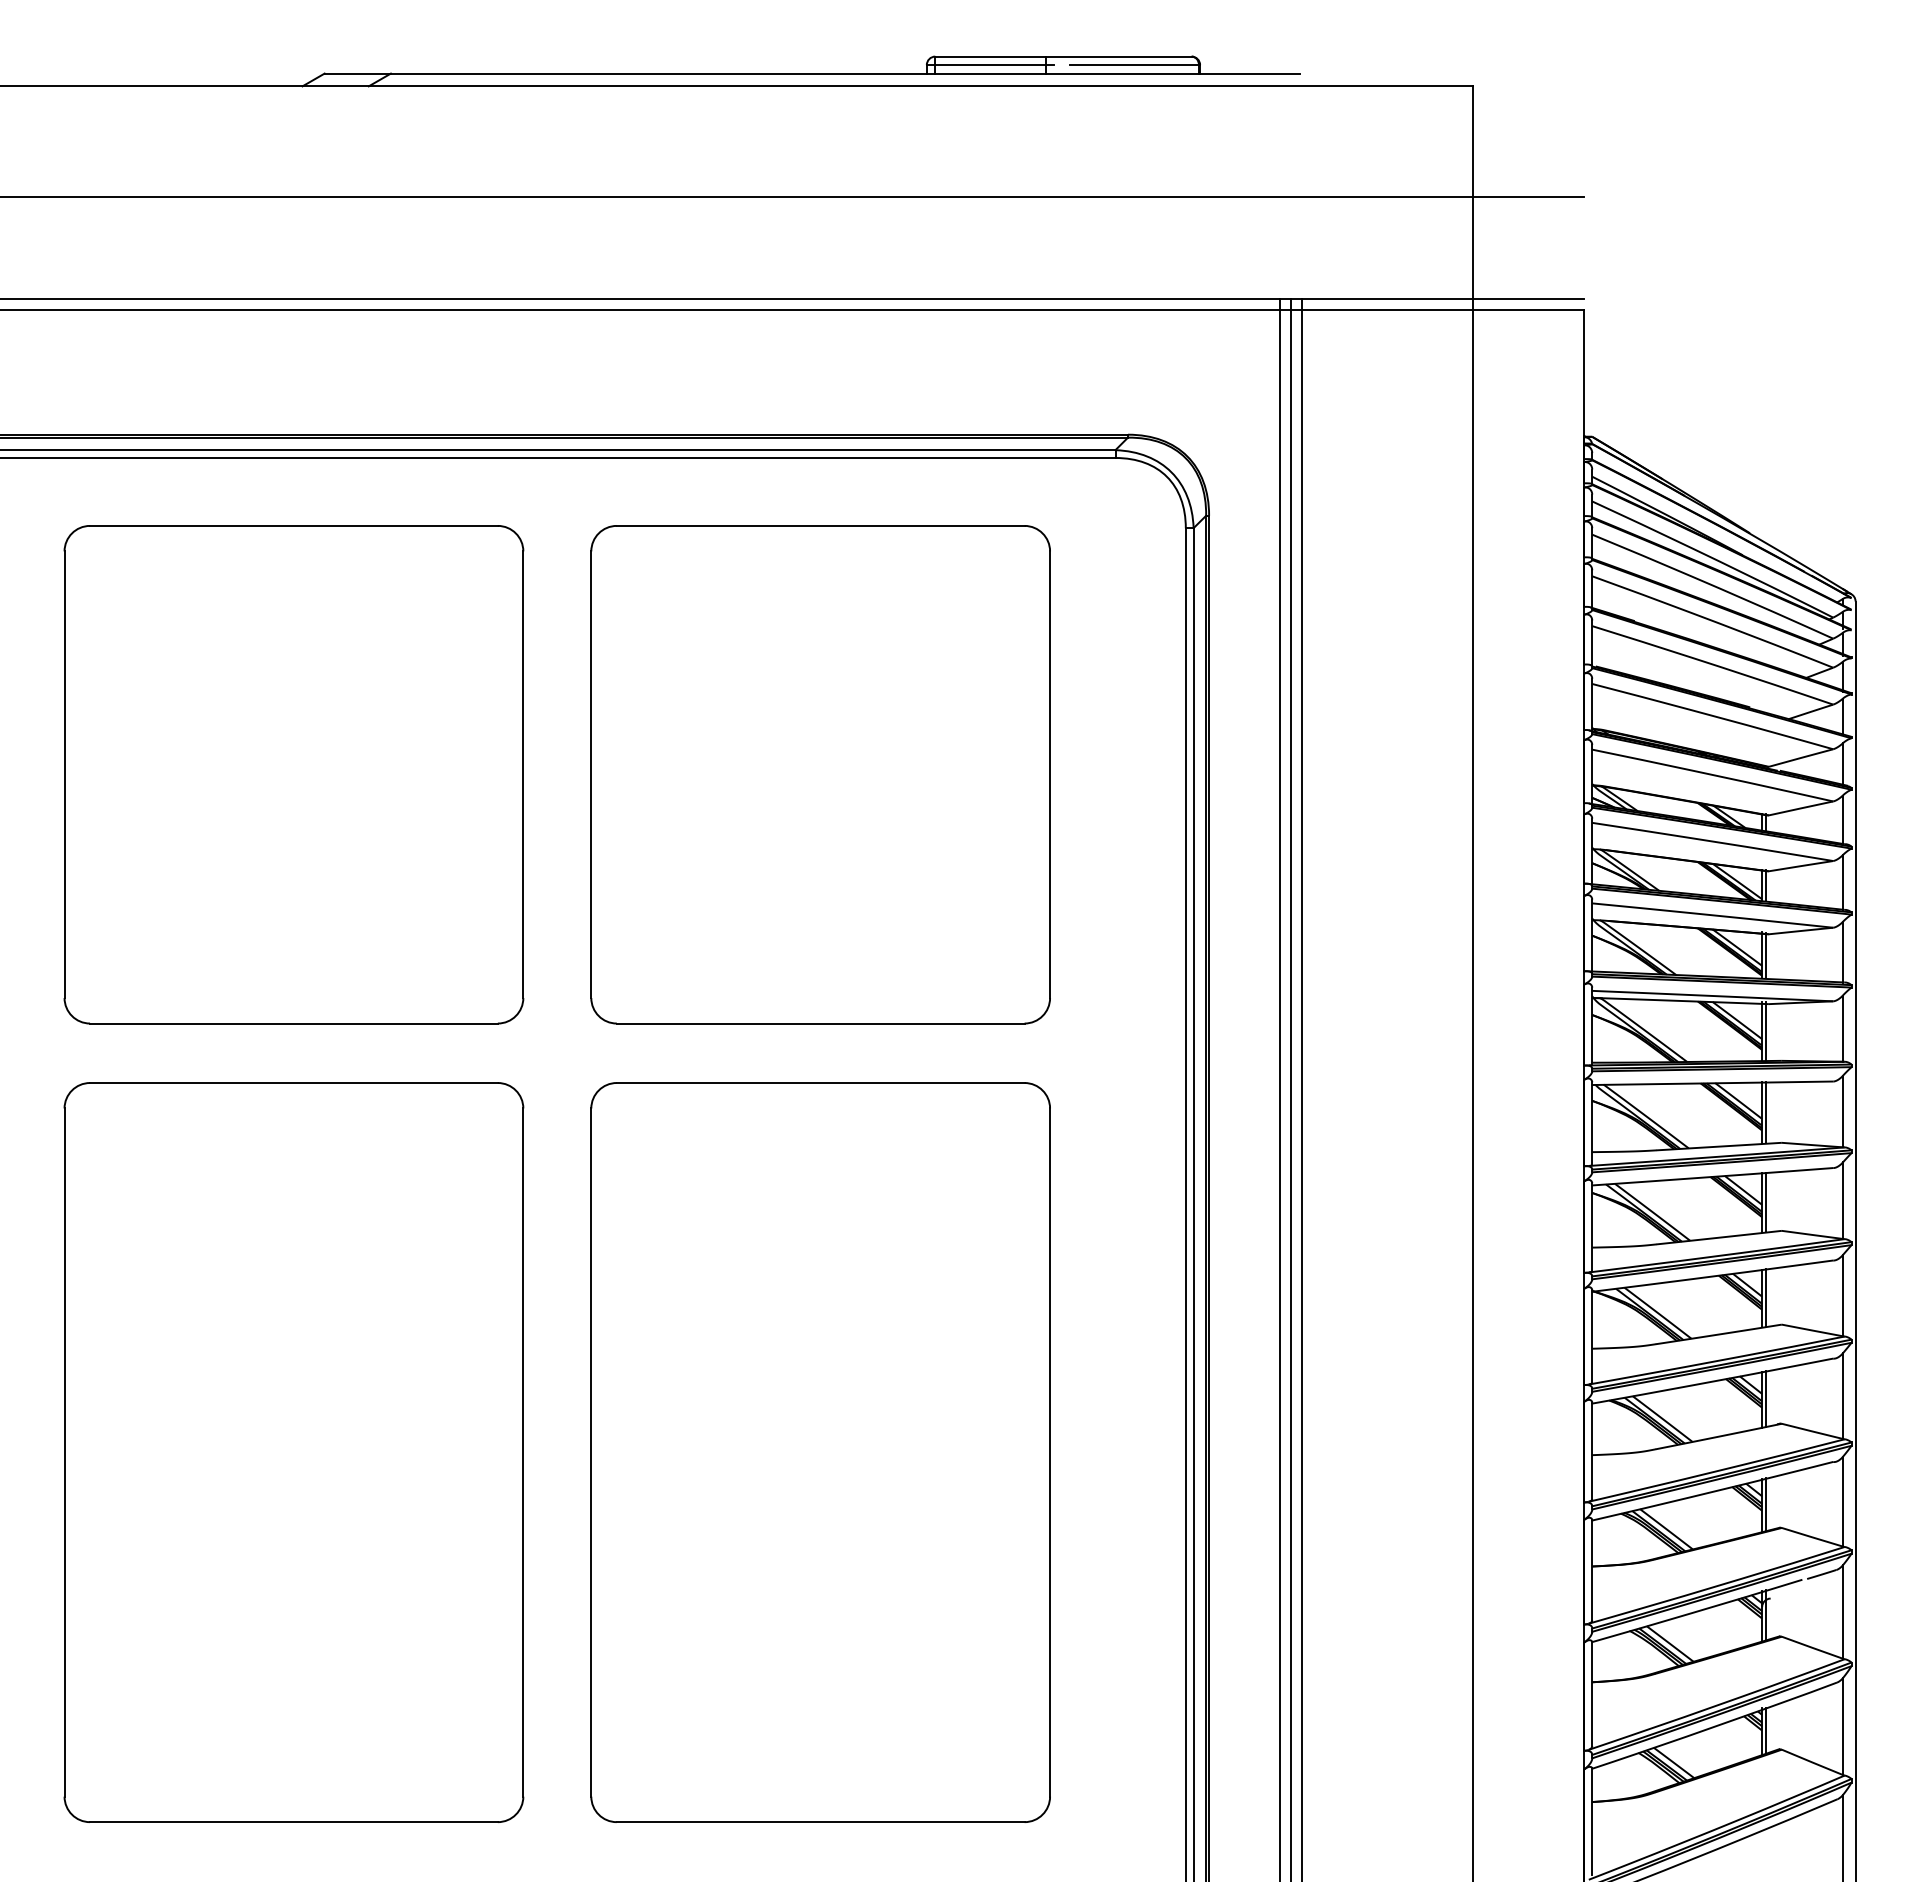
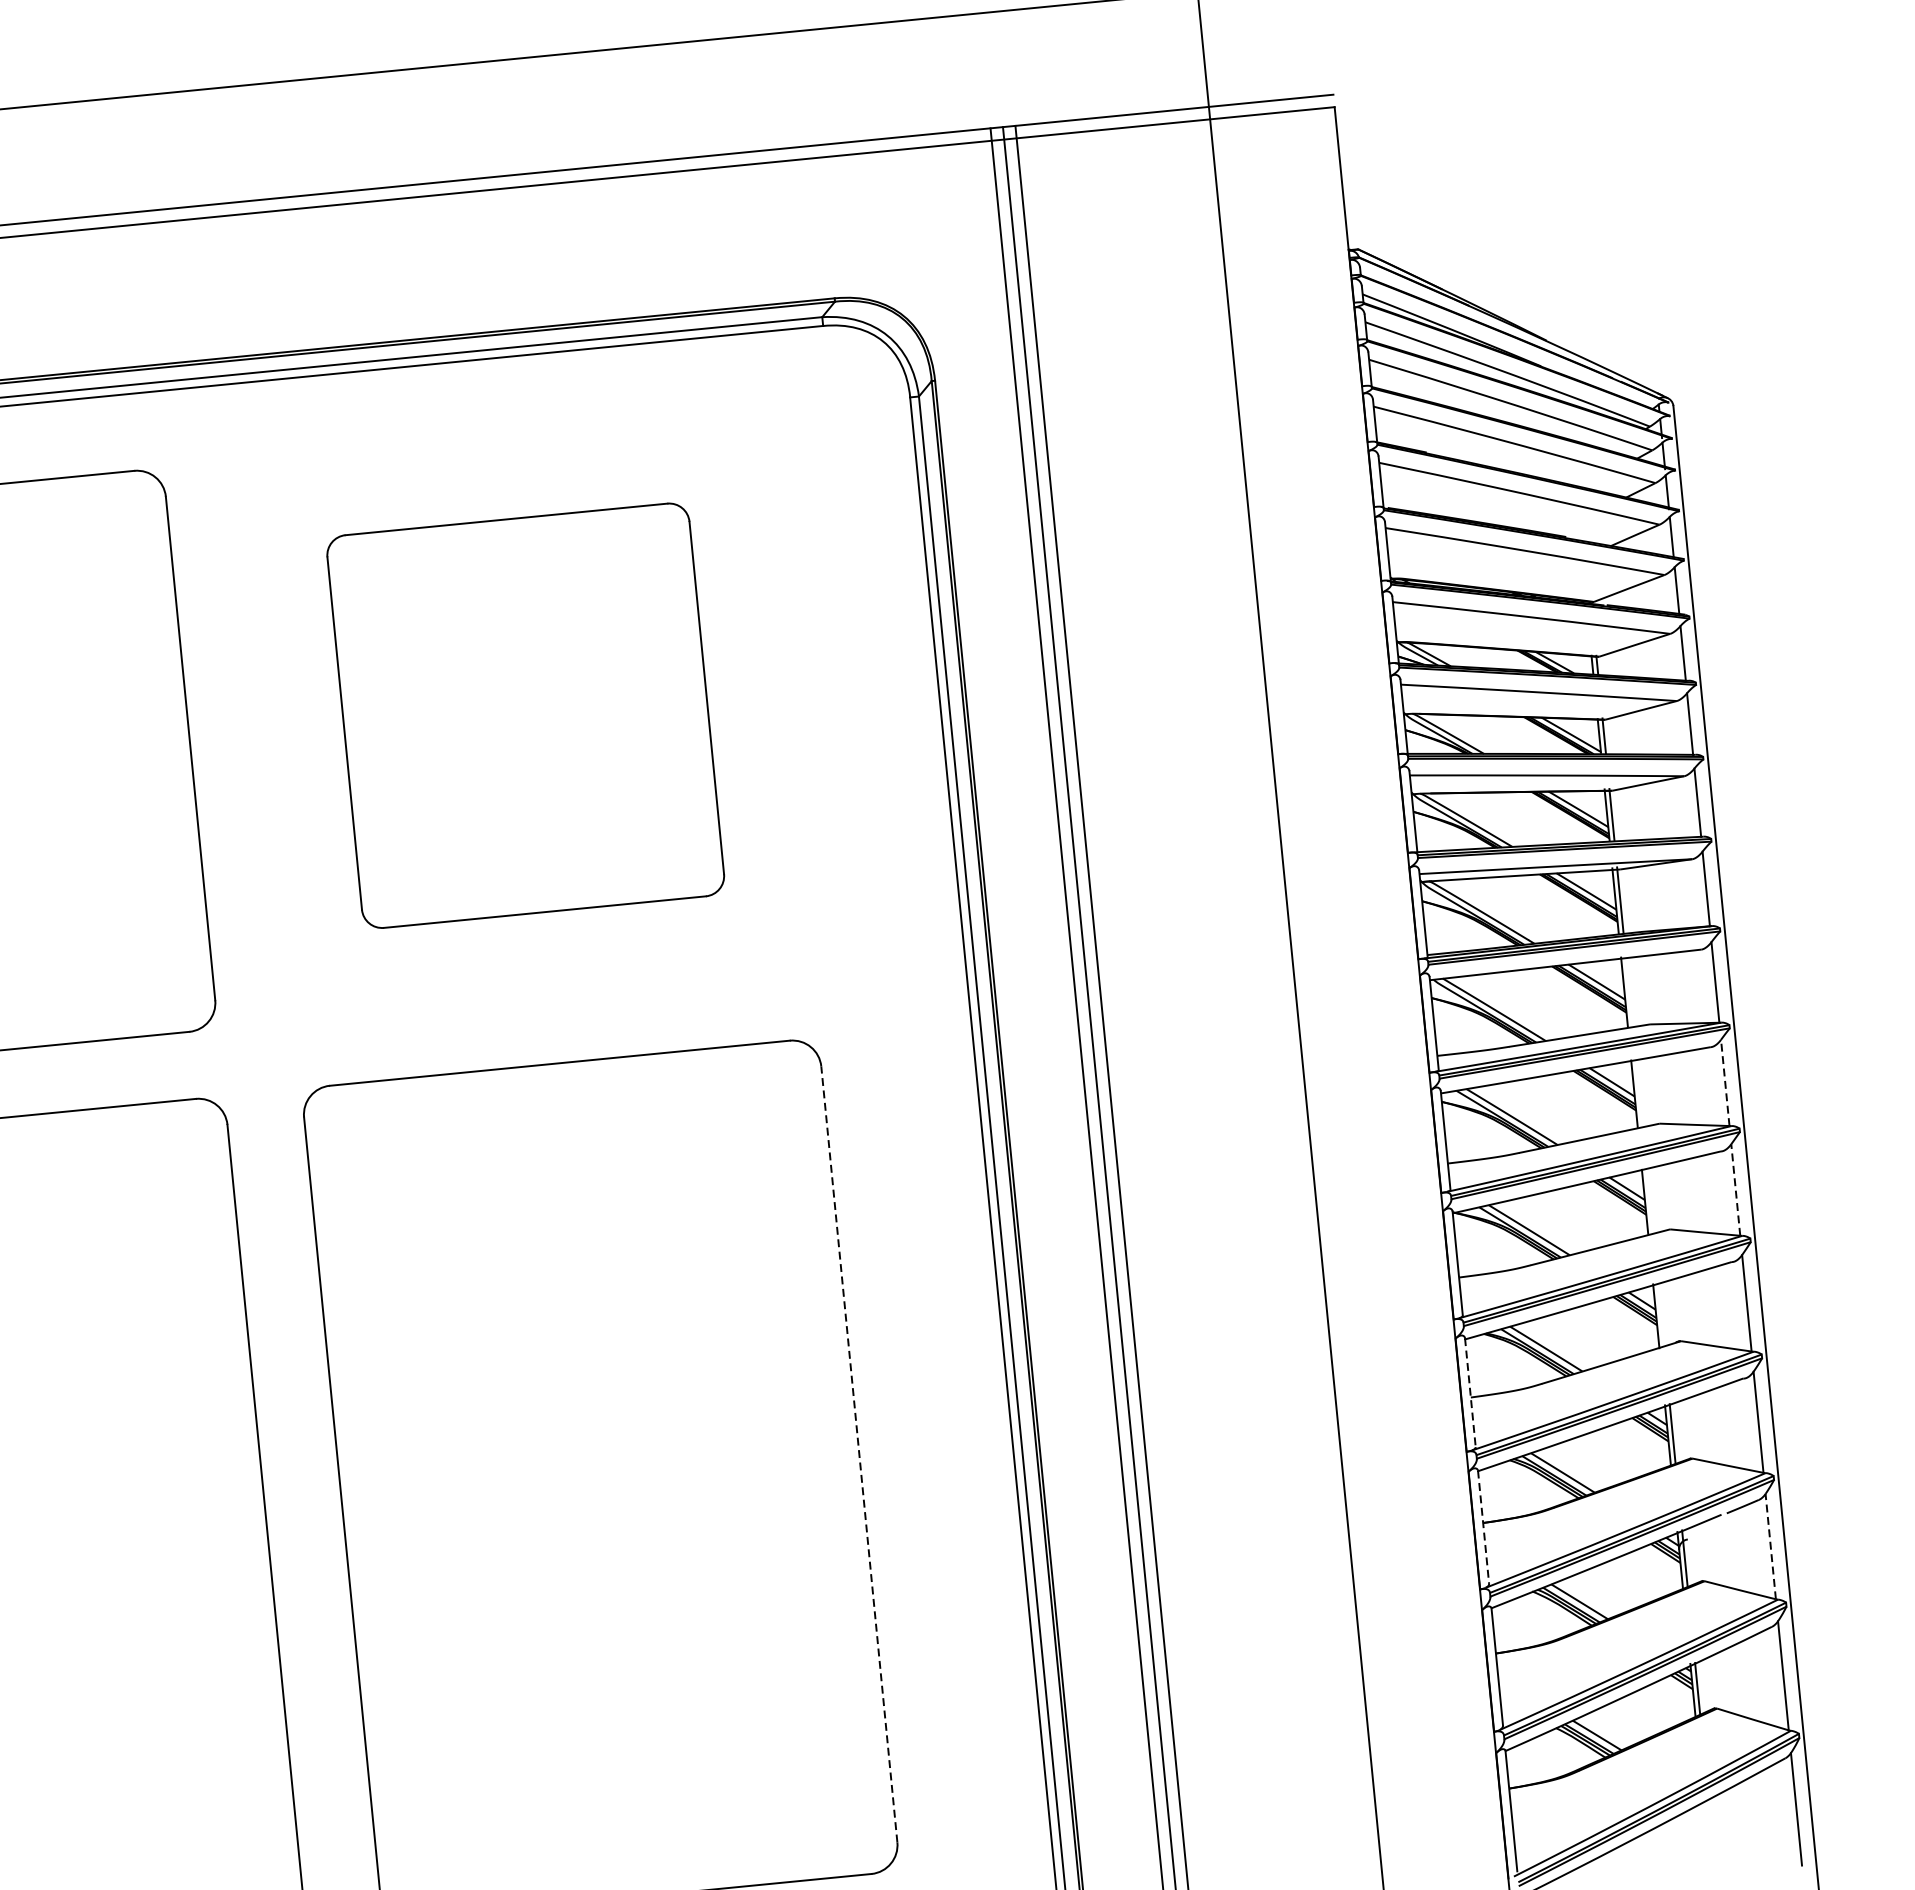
part: (820, 774) -> (525, 715), size x0.7
line: (1766, 1112) -> (1629, 991), removed
line: (1842, 1200) -> (1724, 1082), solid -> dashed
line: (1766, 1202) -> (1639, 1093), removed
line: (1842, 1295) -> (1735, 1189), solid -> dashed
line: (1766, 1297) -> (1649, 1200), removed
line: (1766, 1398) -> (1661, 1314), removed
line: (1592, 1451) -> (1470, 1393), solid -> dashed
line: (1050, 1452) -> (859, 1454), solid -> dashed
line: (1592, 1570) -> (1483, 1527), solid -> dashed
line: (1842, 1612) -> (1770, 1547), solid -> dashed

